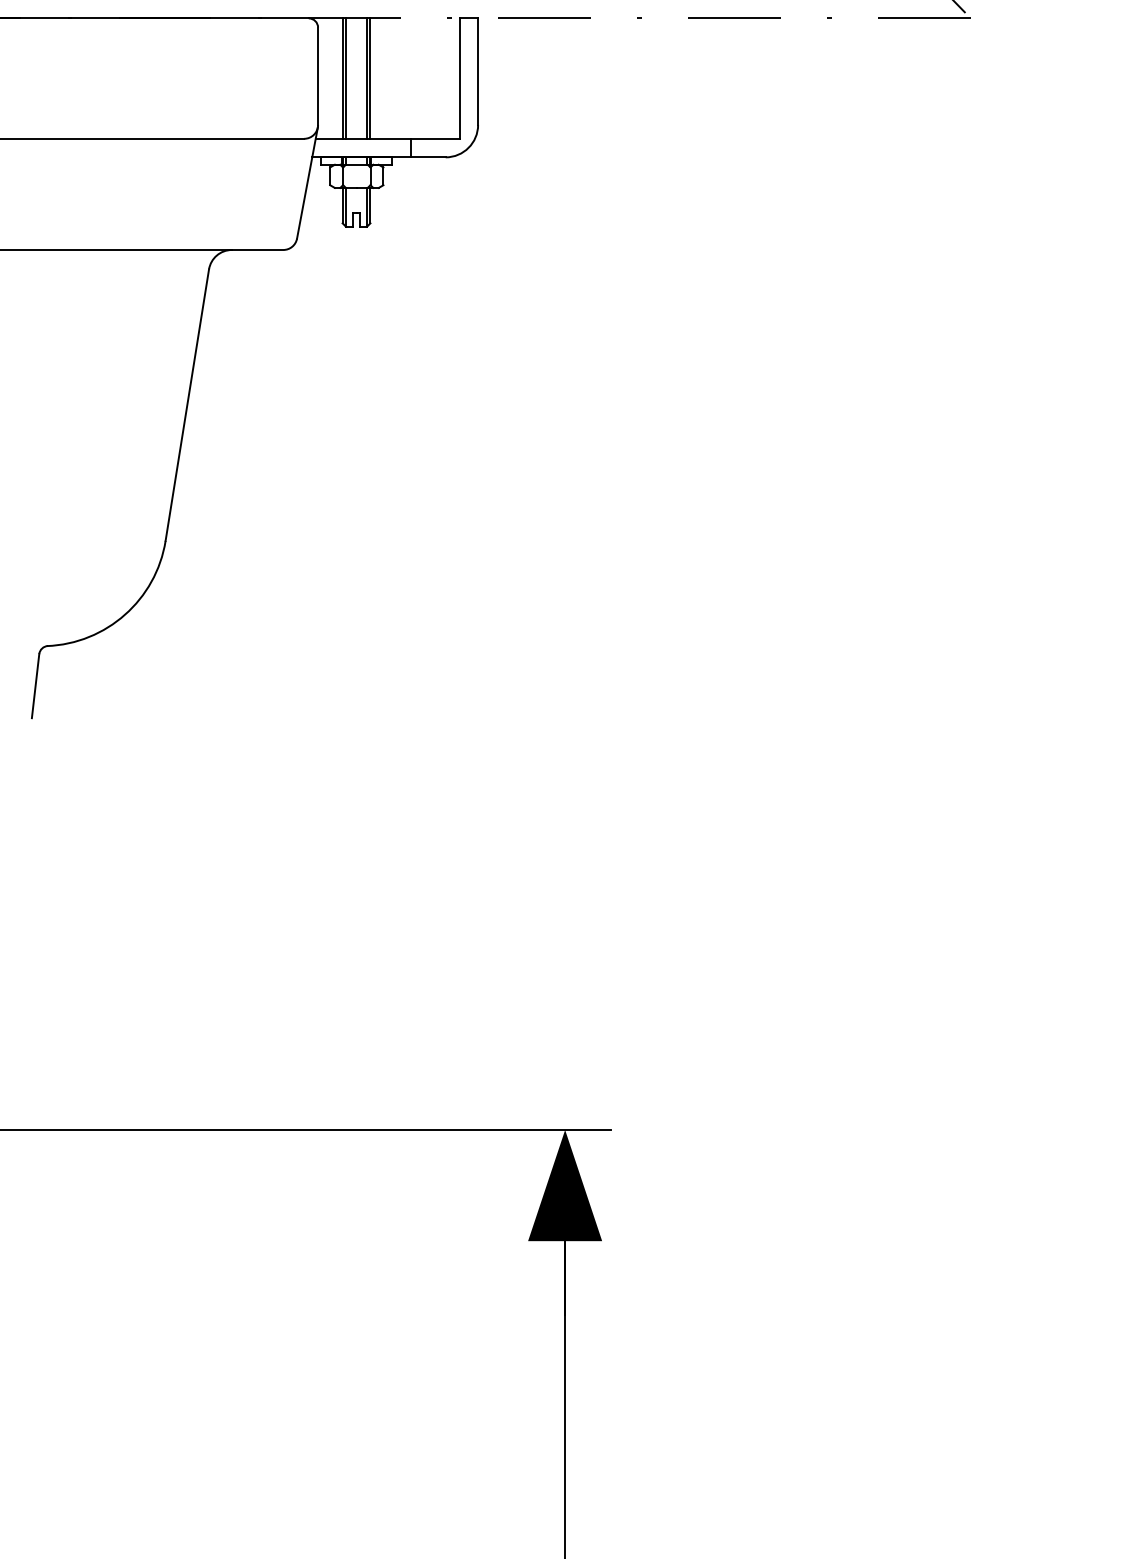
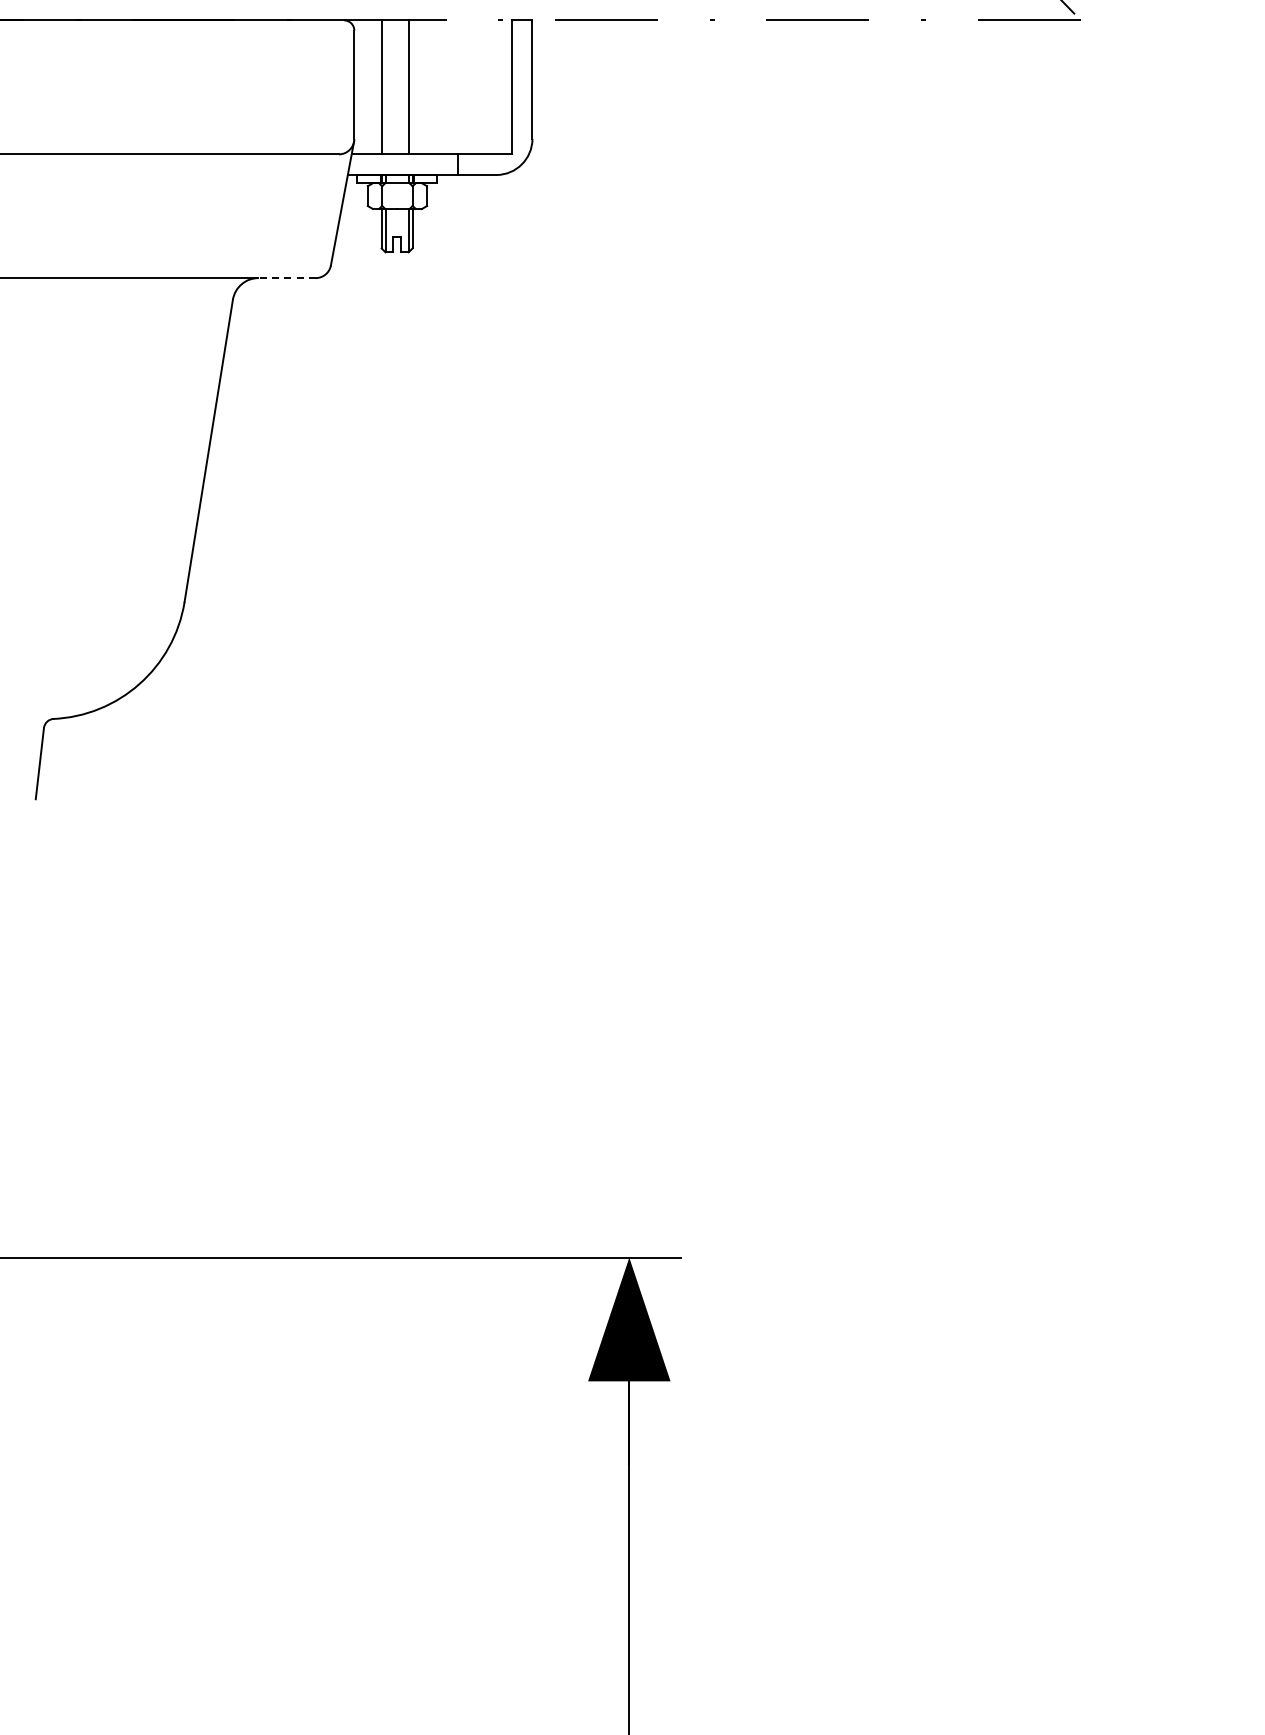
line: (346, 78) -> (385, 87), removed
line: (370, 78) -> (412, 87), removed
line: (258, 250) -> (287, 278), solid -> dashed

